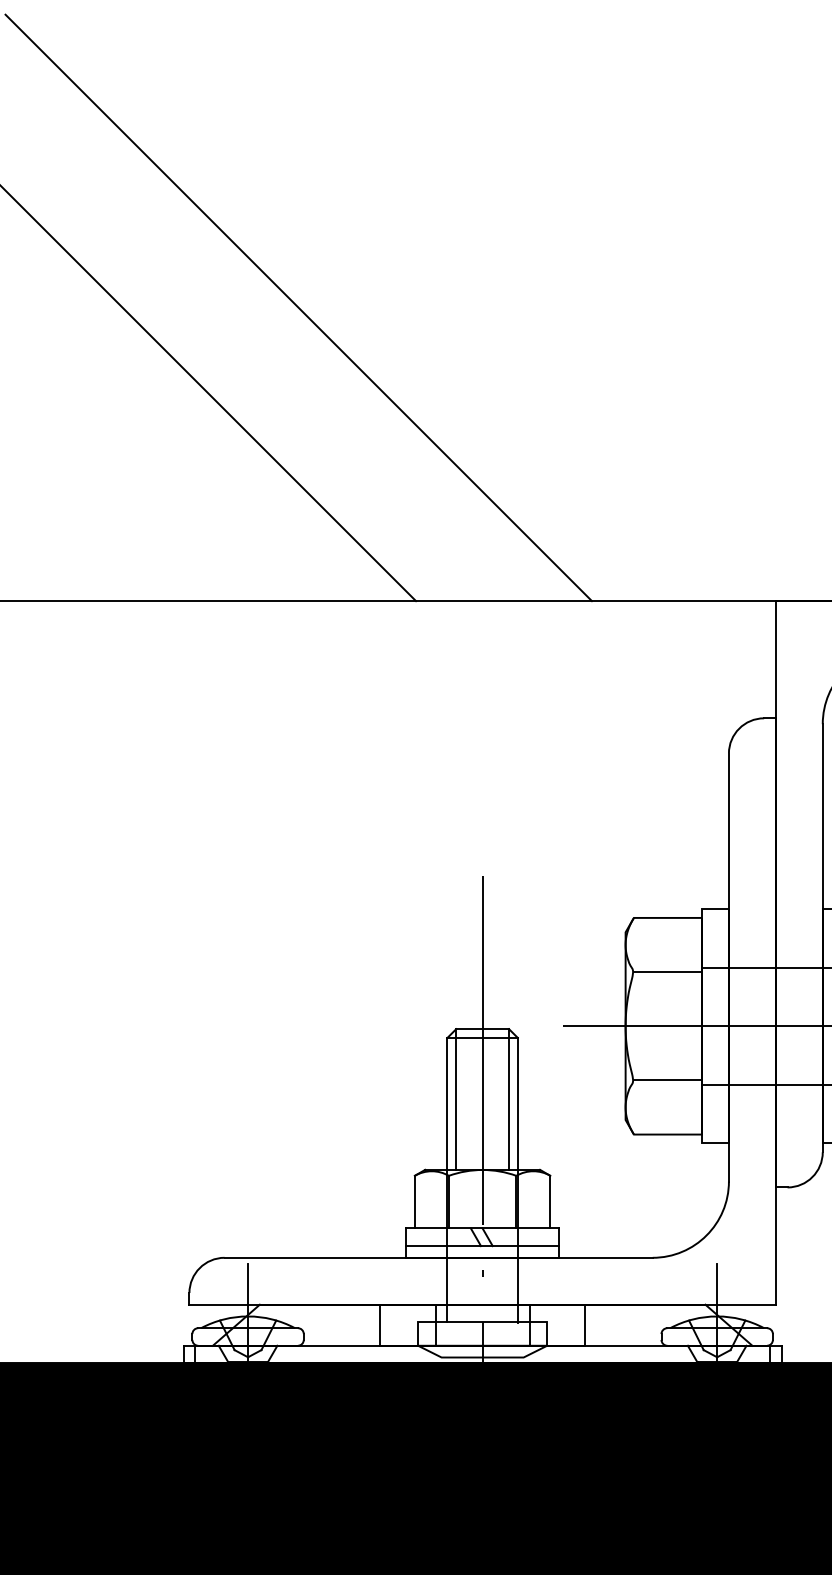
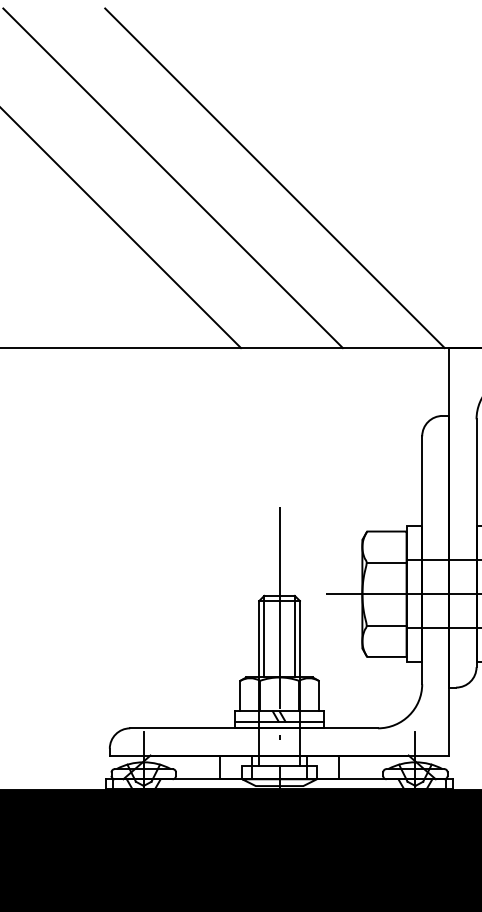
line: (473, 308) -> (274, 178), added

